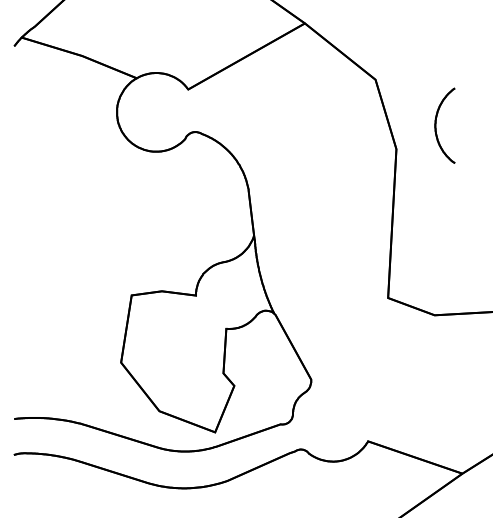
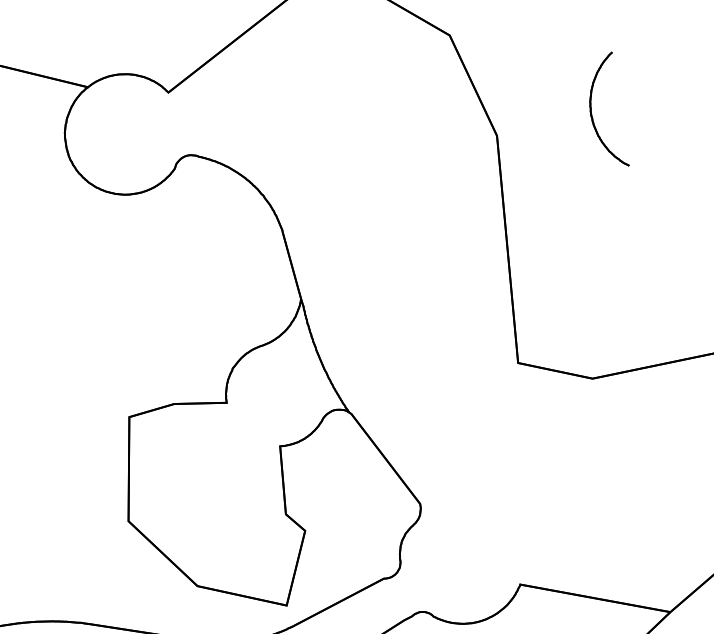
part: (436, 125) -> (592, 112), moved

